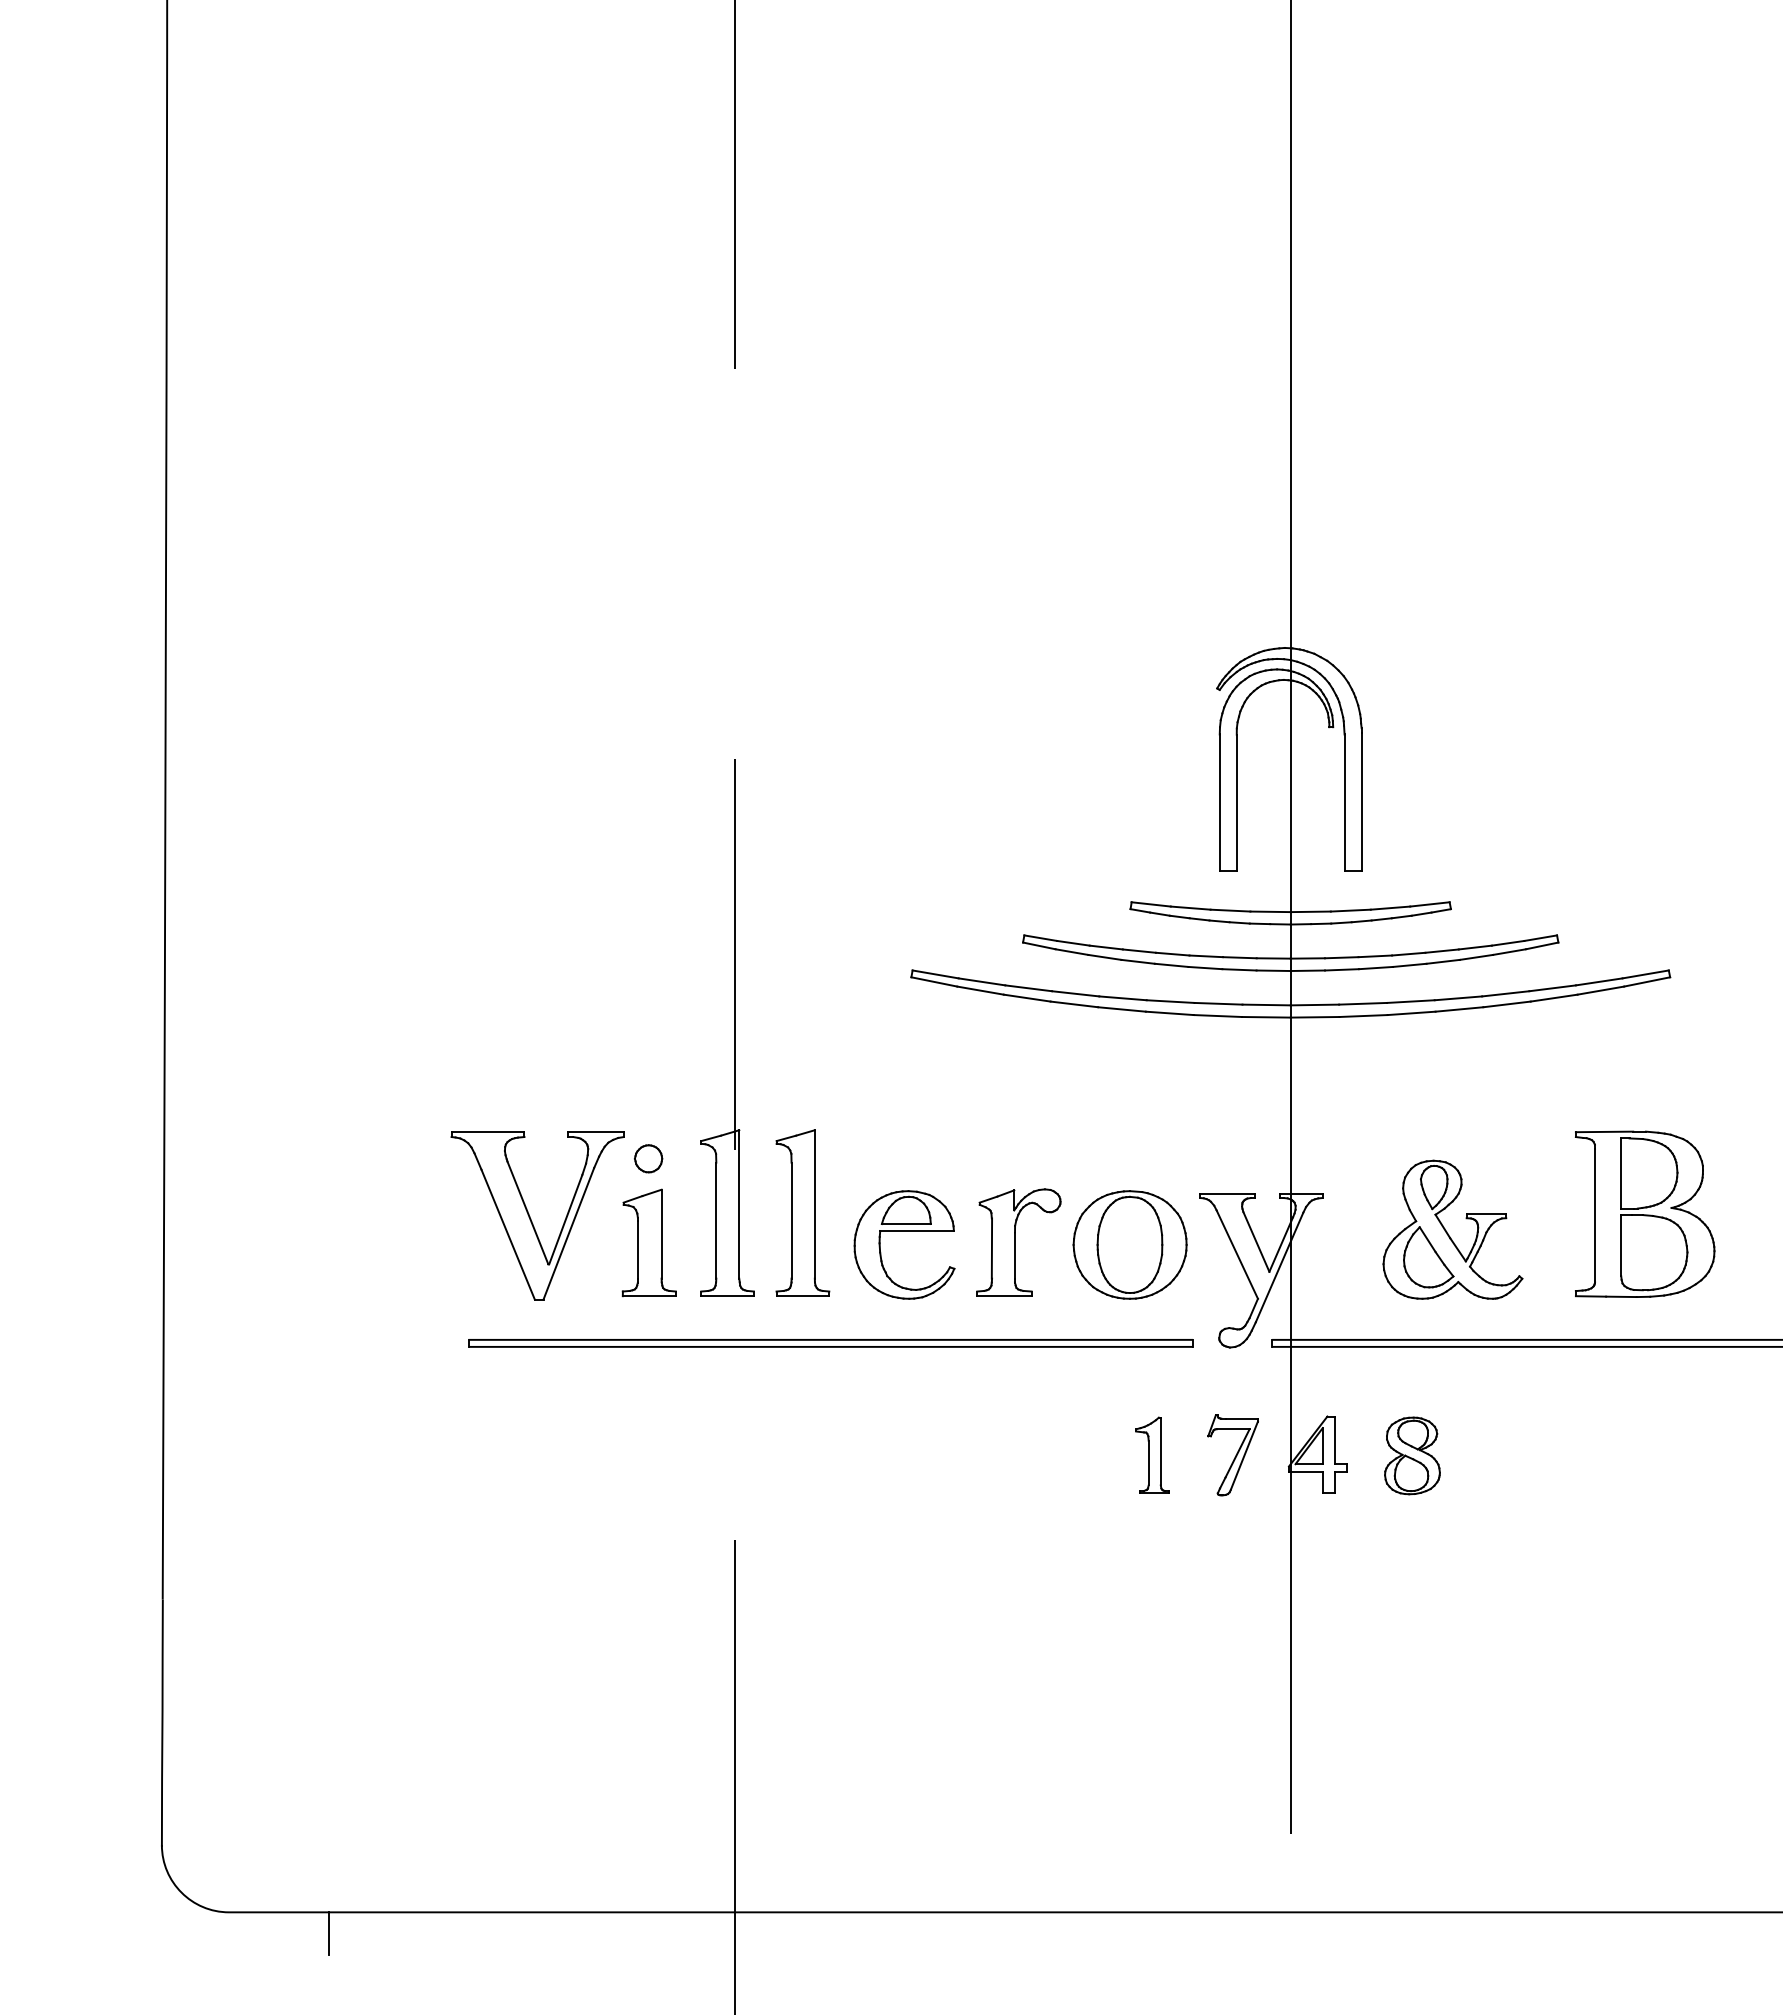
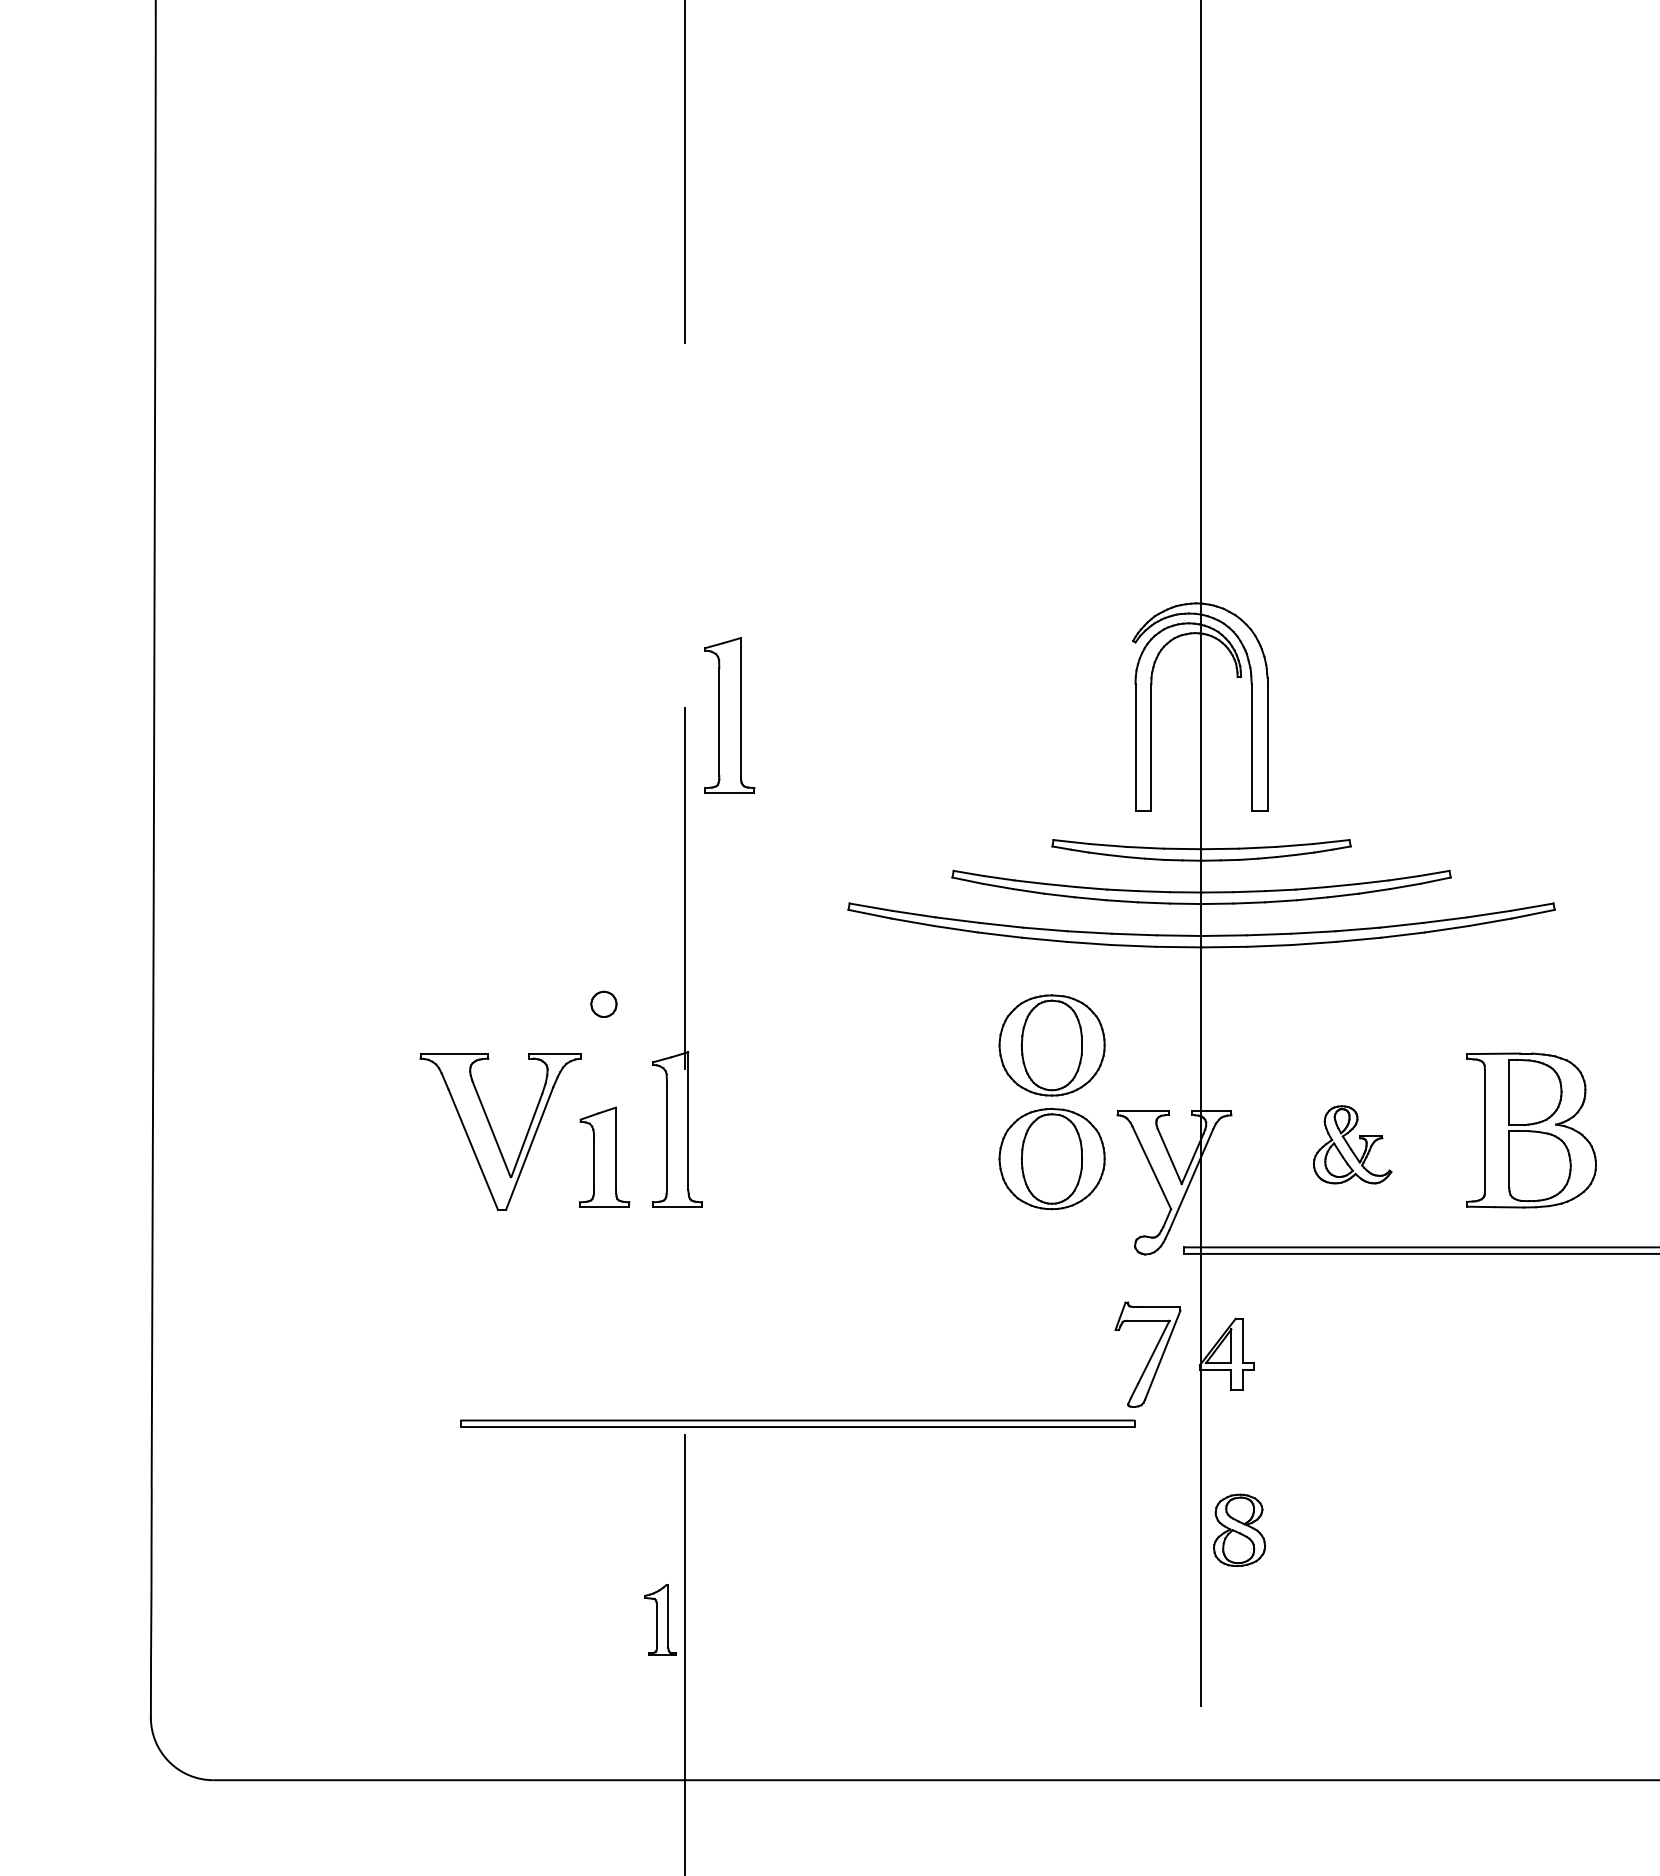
part: (1129, 1122) -> (1051, 1045), added
part: (648, 1158) -> (603, 1004), moved
part: (802, 1212) -> (729, 714), moved
part: (1452, 1229) -> (1352, 1144), size x0.6
part: (904, 1231) -> (842, 1146), removed
part: (1018, 1242) -> (948, 1156), removed
part: (830, 1343) -> (797, 1423), moved
part: (1152, 1454) -> (660, 1619), moved
part: (1232, 1455) -> (1147, 1354), size x1.4
part: (1412, 1455) -> (1239, 1529), moved
line: (328, 1933) -> (305, 1799), removed

